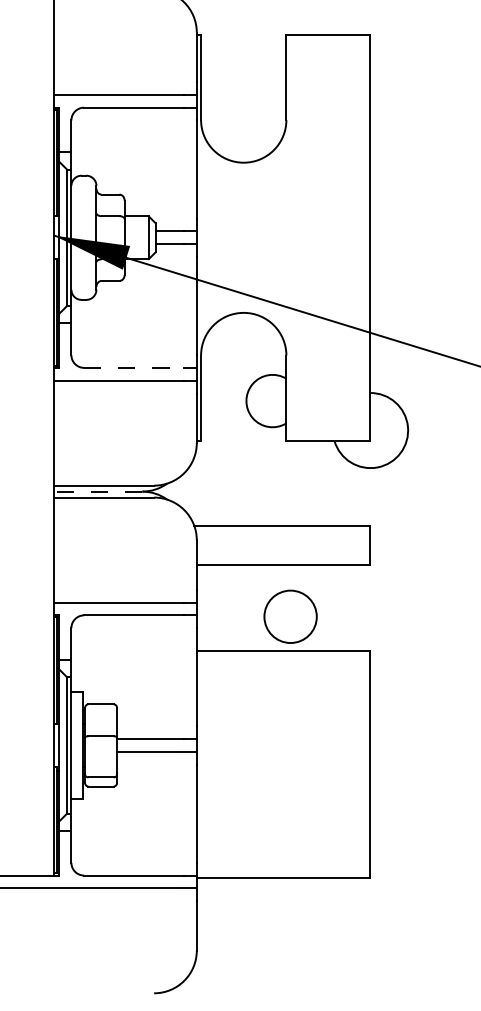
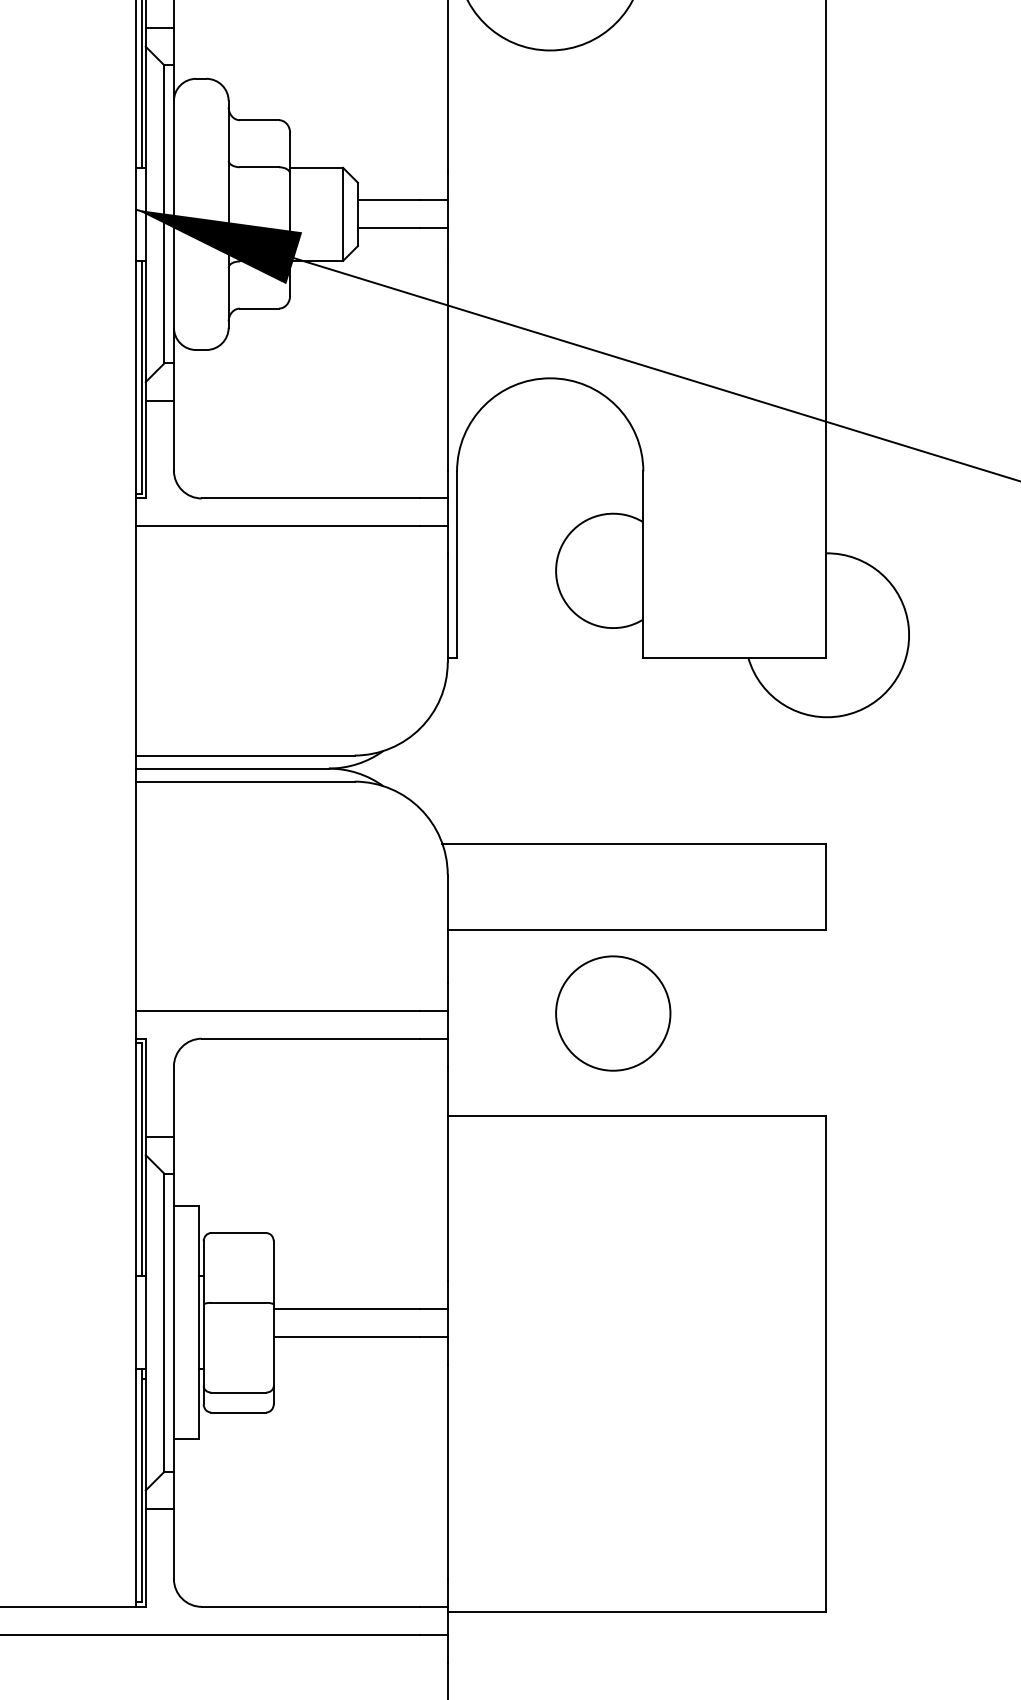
line: (134, 367) -> (311, 497), dashed -> solid
line: (97, 491) -> (230, 768), dashed -> solid
circle: (290, 616) -> (612, 1012), moved

